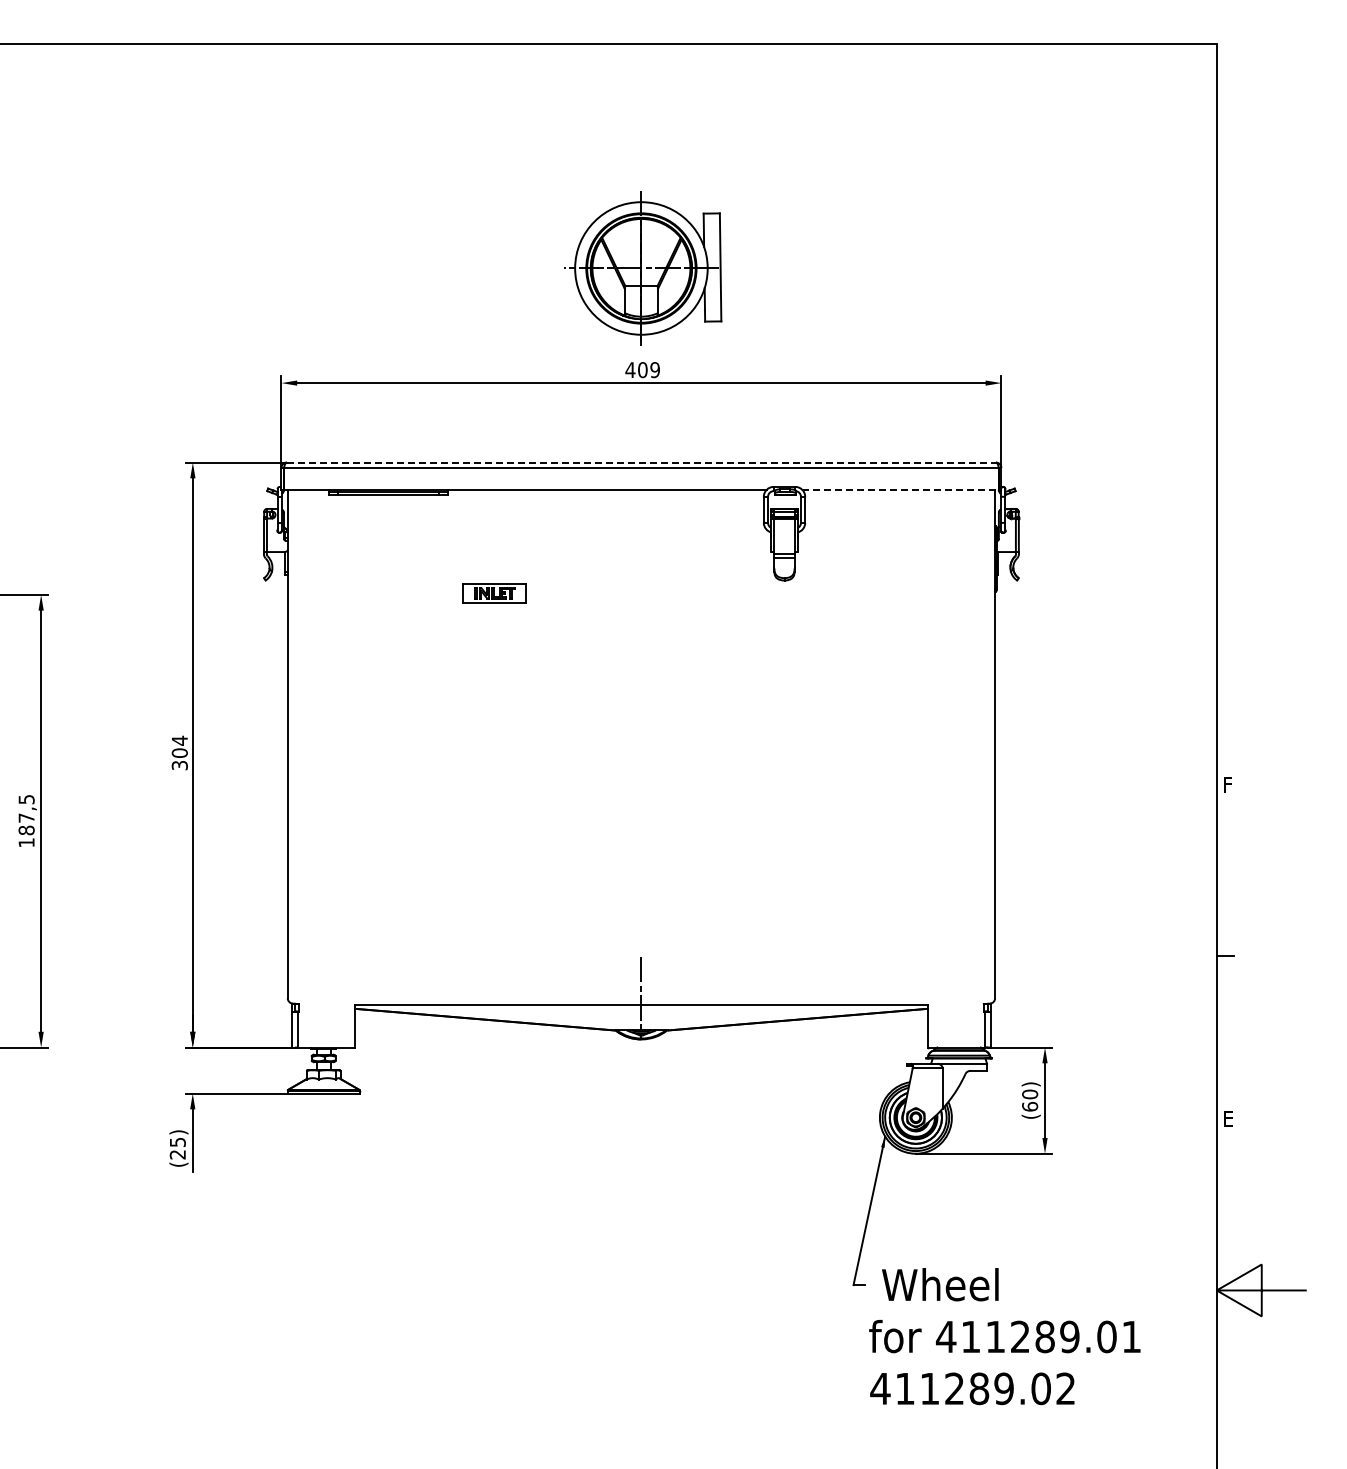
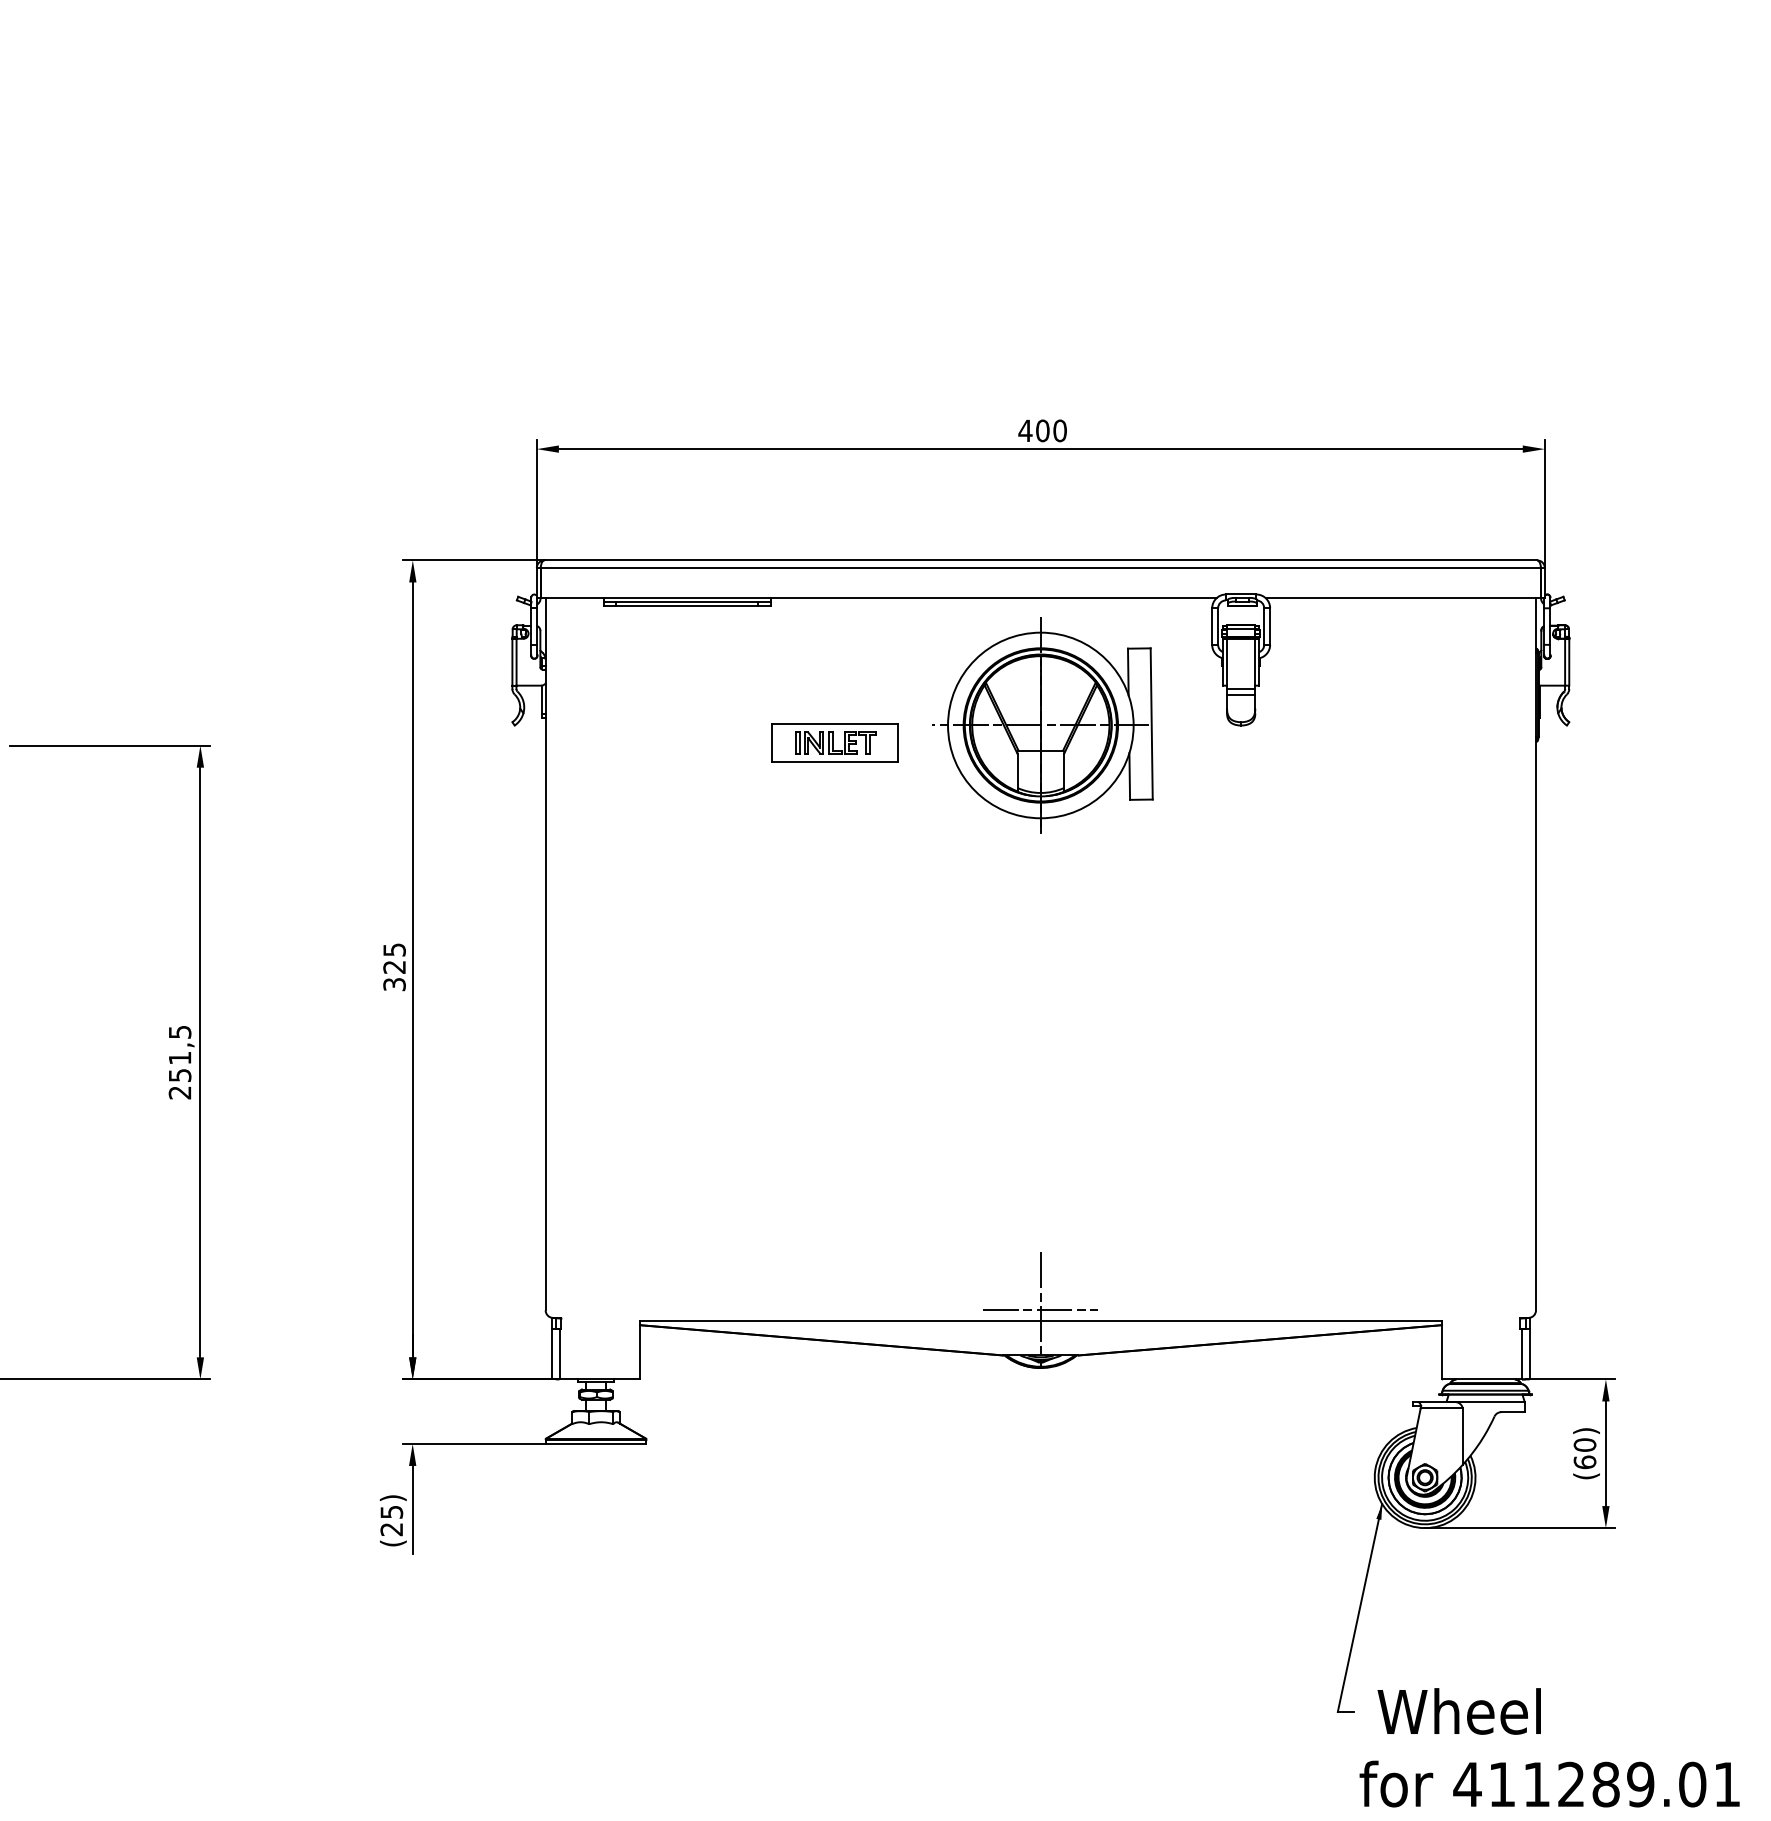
part: (643, 268) -> (1043, 725), moved
text: (654, 370) -> (1059, 431), 409 -> 400
line: (641, 462) -> (1040, 560), dashed -> solid
line: (900, 489) -> (1403, 598), dashed -> solid
part: (494, 593) -> (835, 743), size x1.43
text: (179, 746) -> (394, 957), 304 -> 325
text: (26, 830) -> (179, 1075), 187,5 -> 251,5
line: (641, 998) -> (1040, 1310), added

